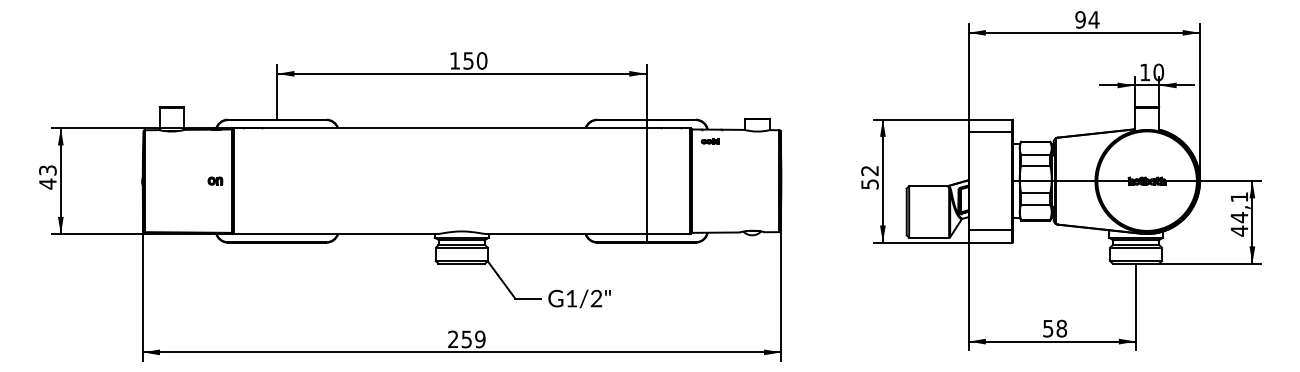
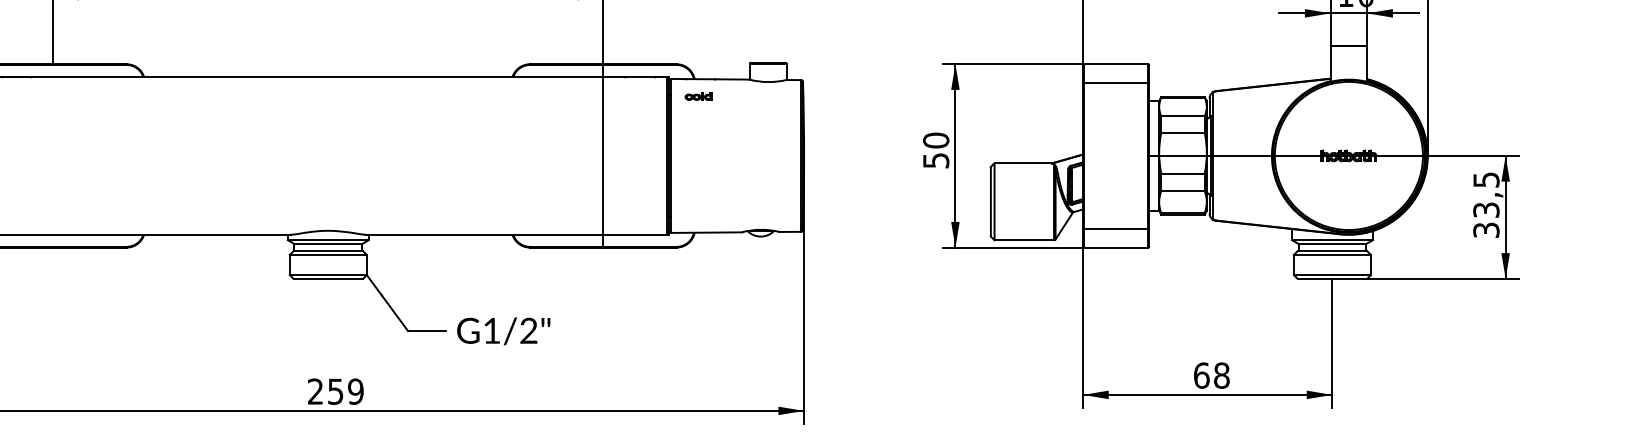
text: (869, 170) -> (935, 140), 52 -> 50
text: (1239, 214) -> (1486, 205), 44,1 -> 33,5
text: (1048, 328) -> (1202, 375), 58 -> 68

